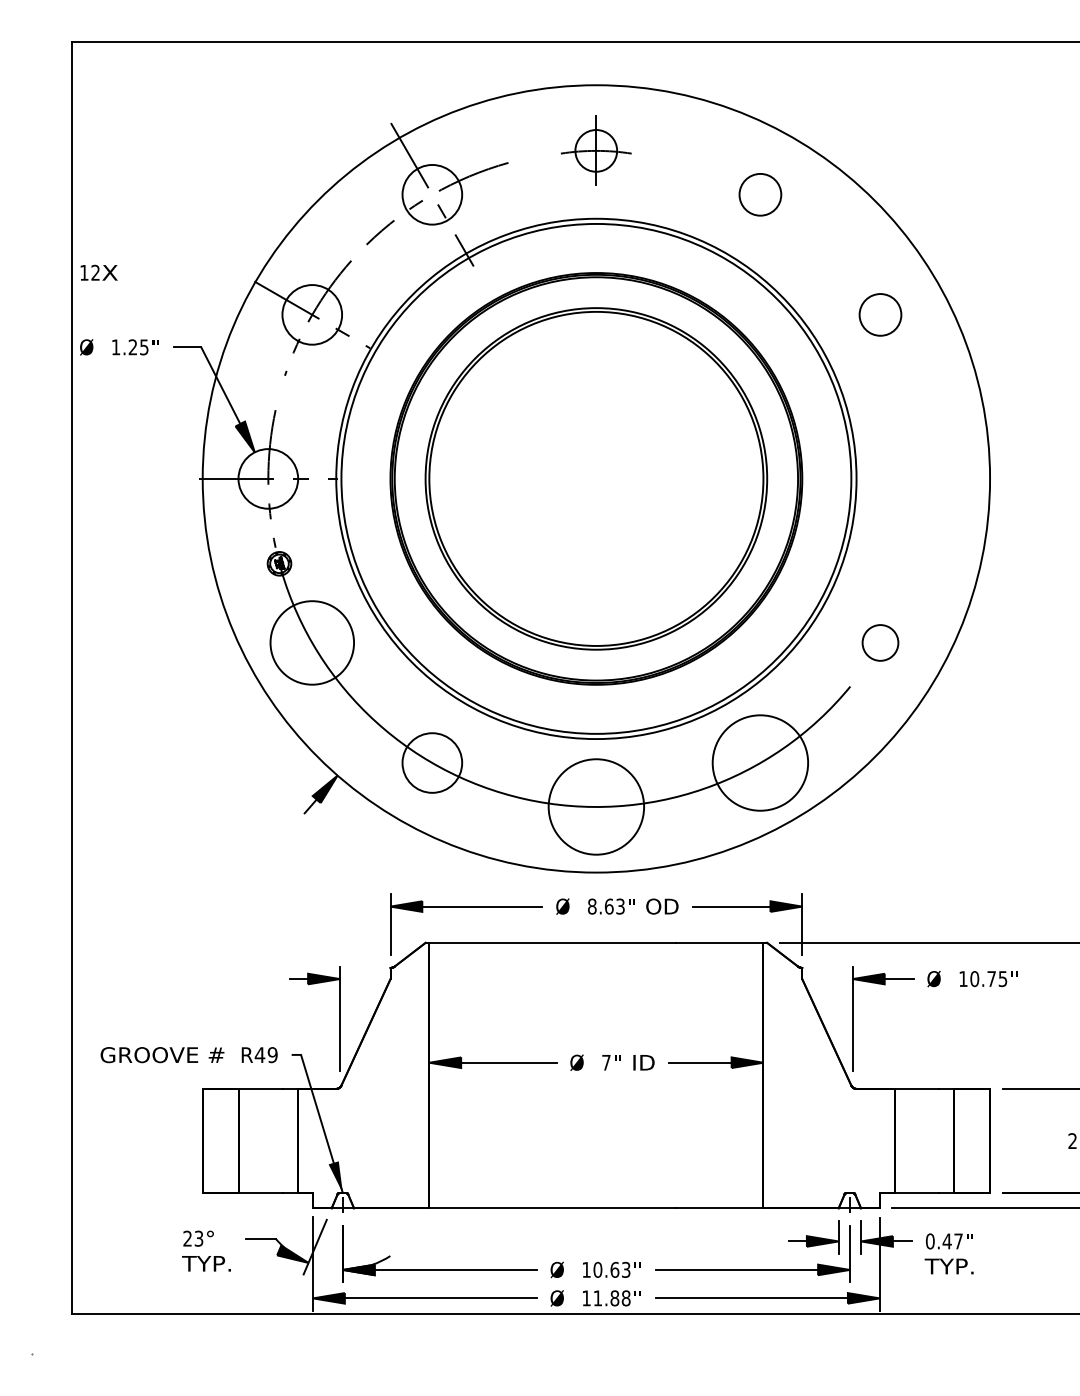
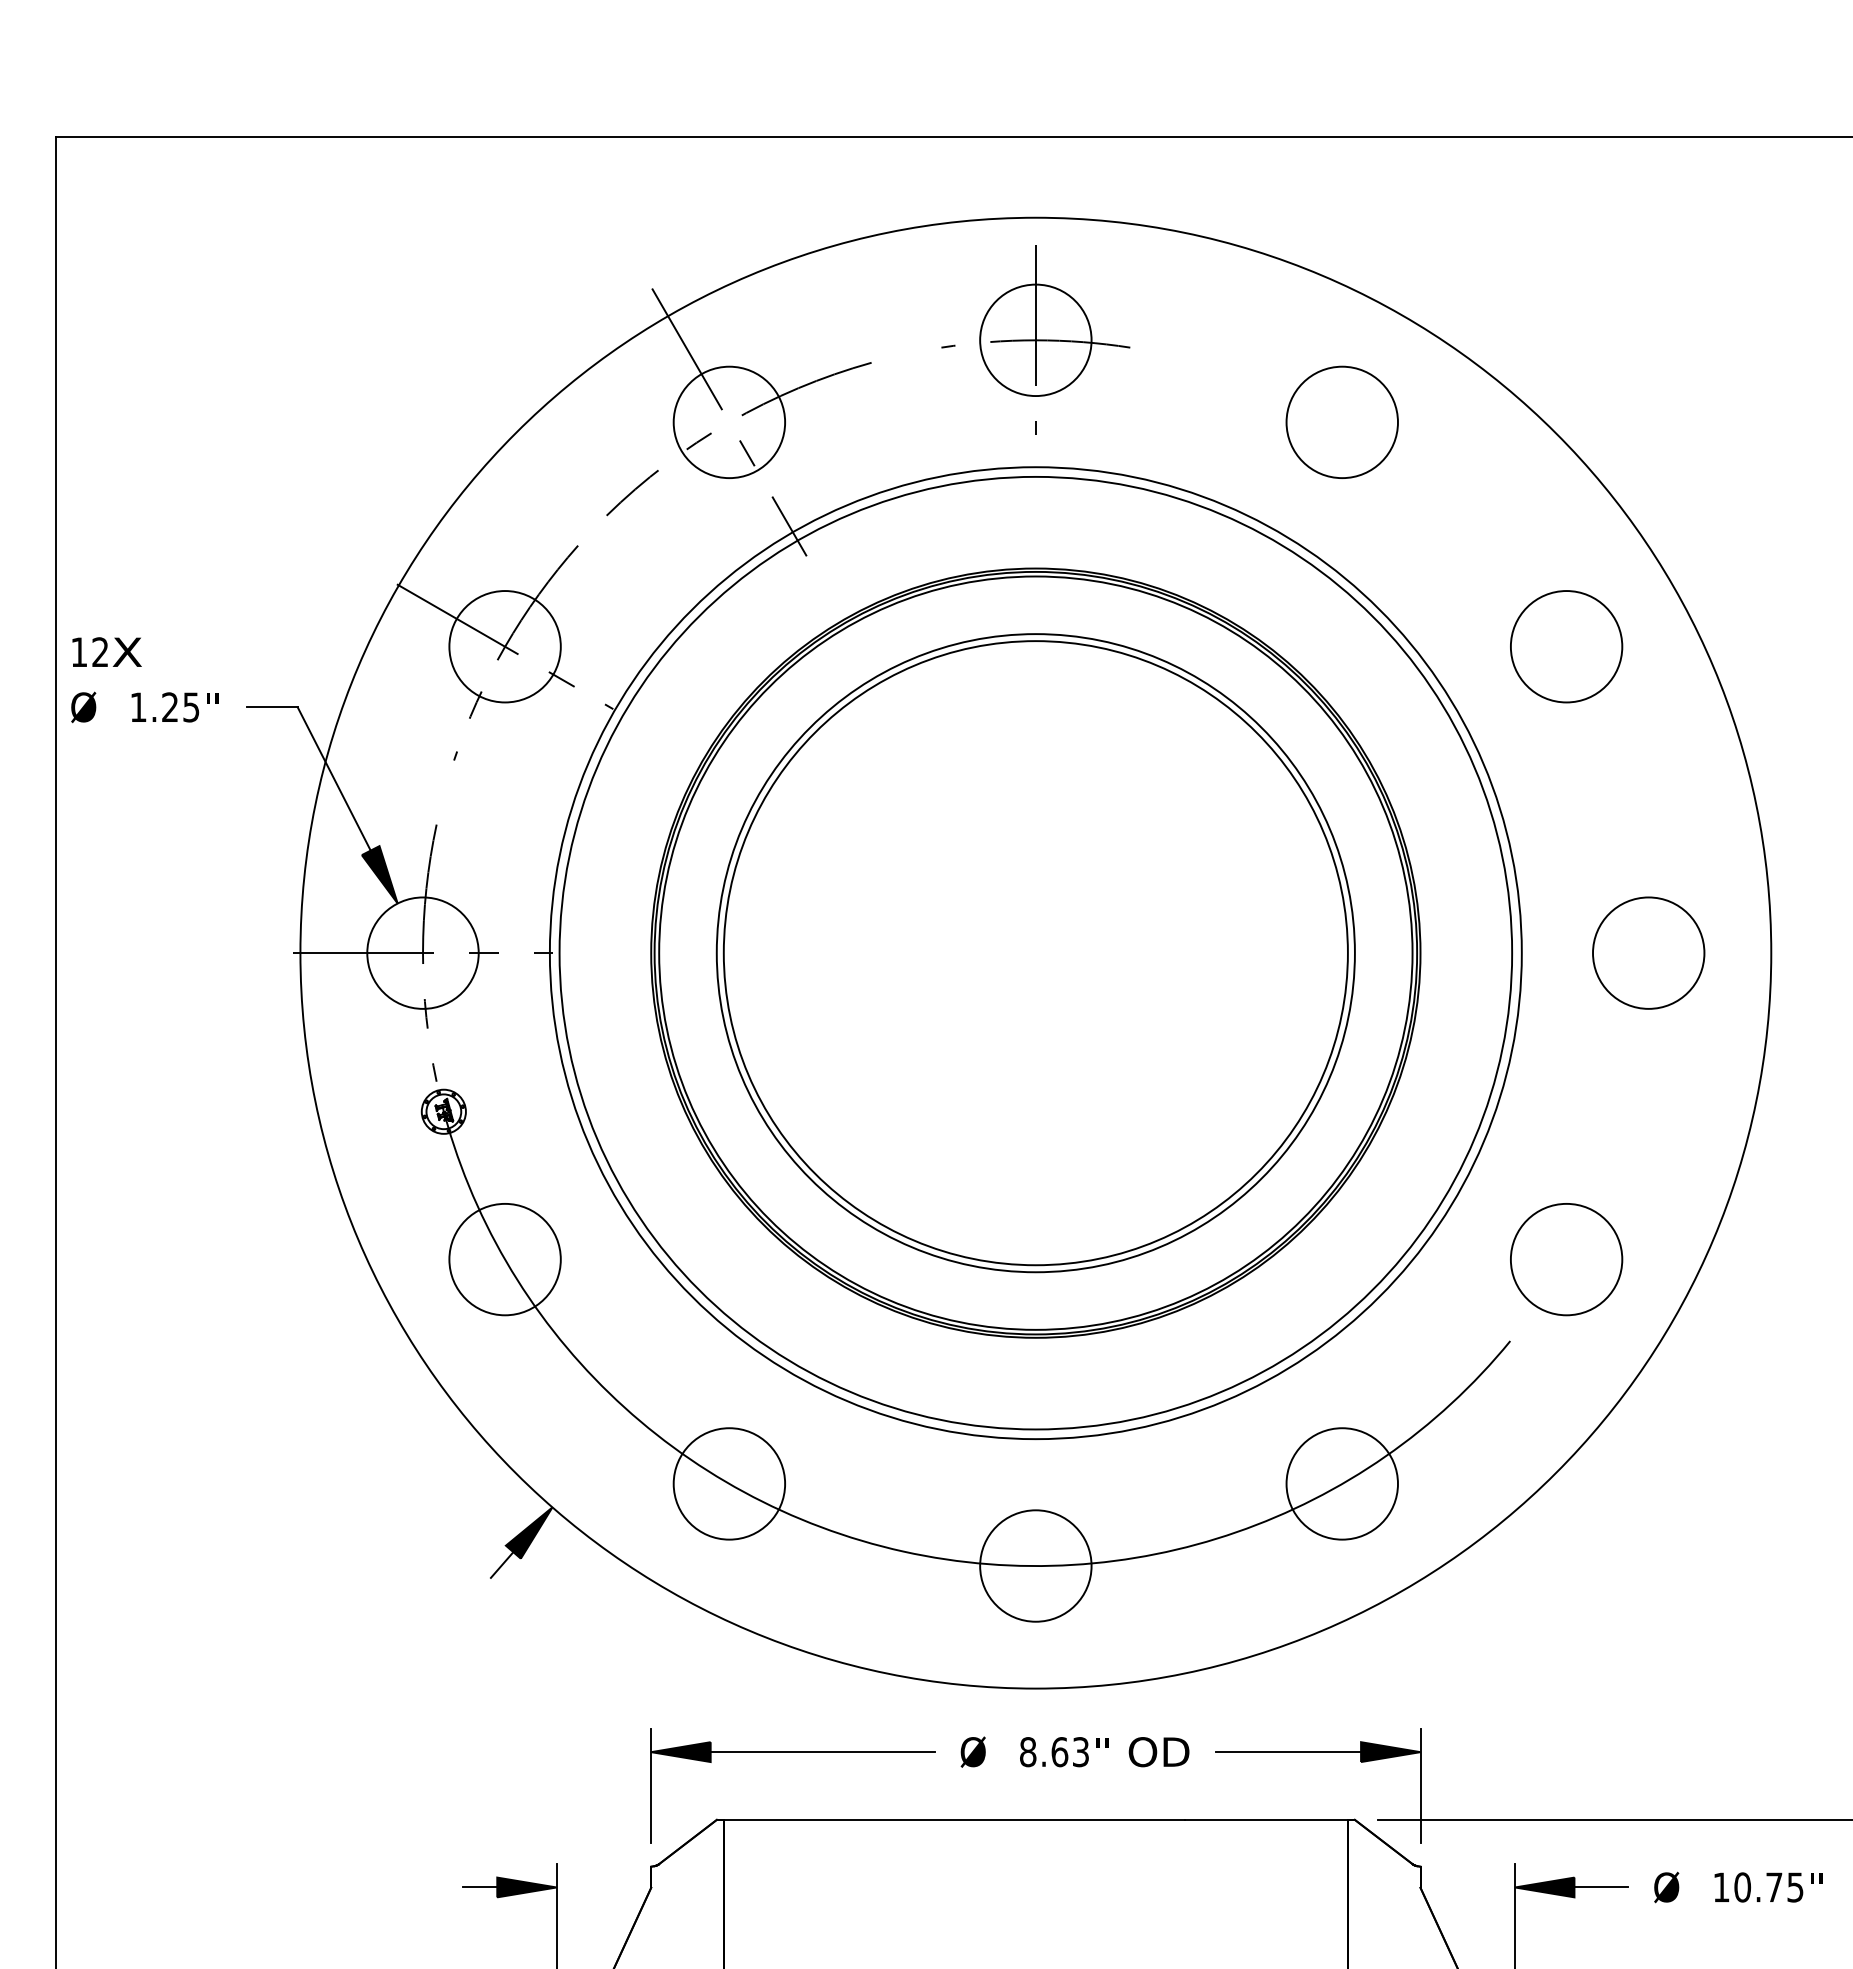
part: (595, 150) -> (1034, 339), size x1.43
circle: (760, 194) -> (1342, 421), size x1.43
text: (98, 272) -> (105, 651), moved
circle: (880, 314) -> (1566, 646), size x1.43
circle: (924, 478) -> (1648, 952), added
circle: (312, 642) -> (505, 1258), size x0.71
circle: (880, 642) -> (1566, 1258), size x1.67
circle: (760, 762) -> (1342, 1482), size x0.62
circle: (596, 806) -> (1036, 1565), size x0.62

